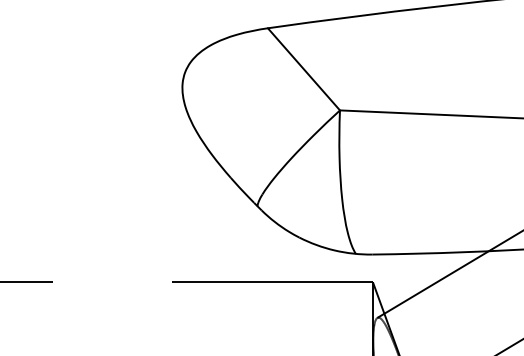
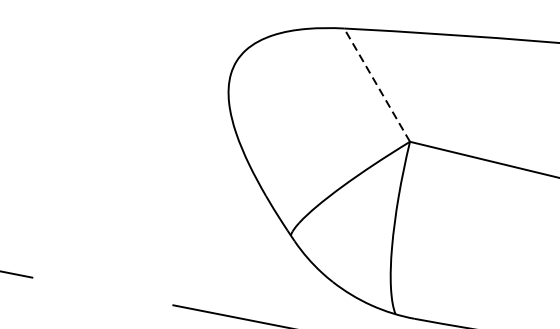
line: (303, 69) -> (376, 85), solid -> dashed

